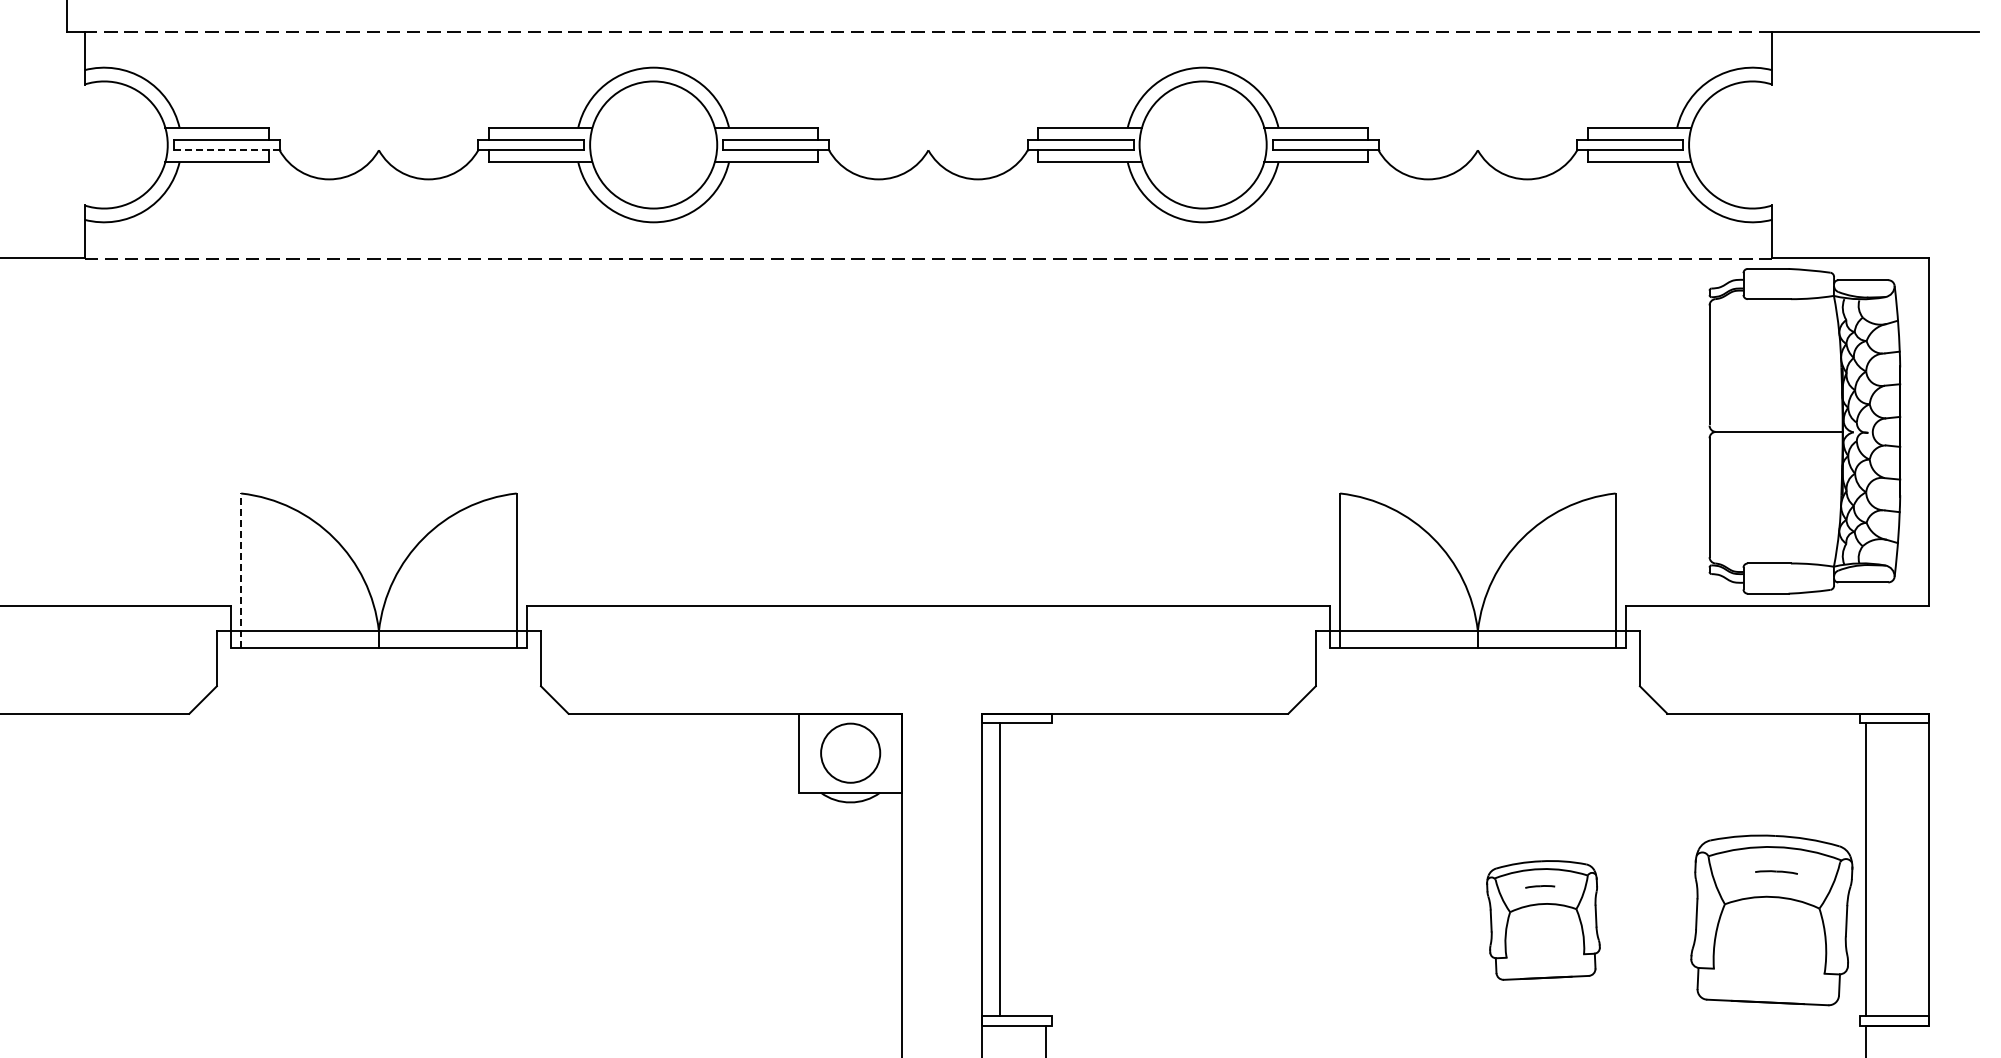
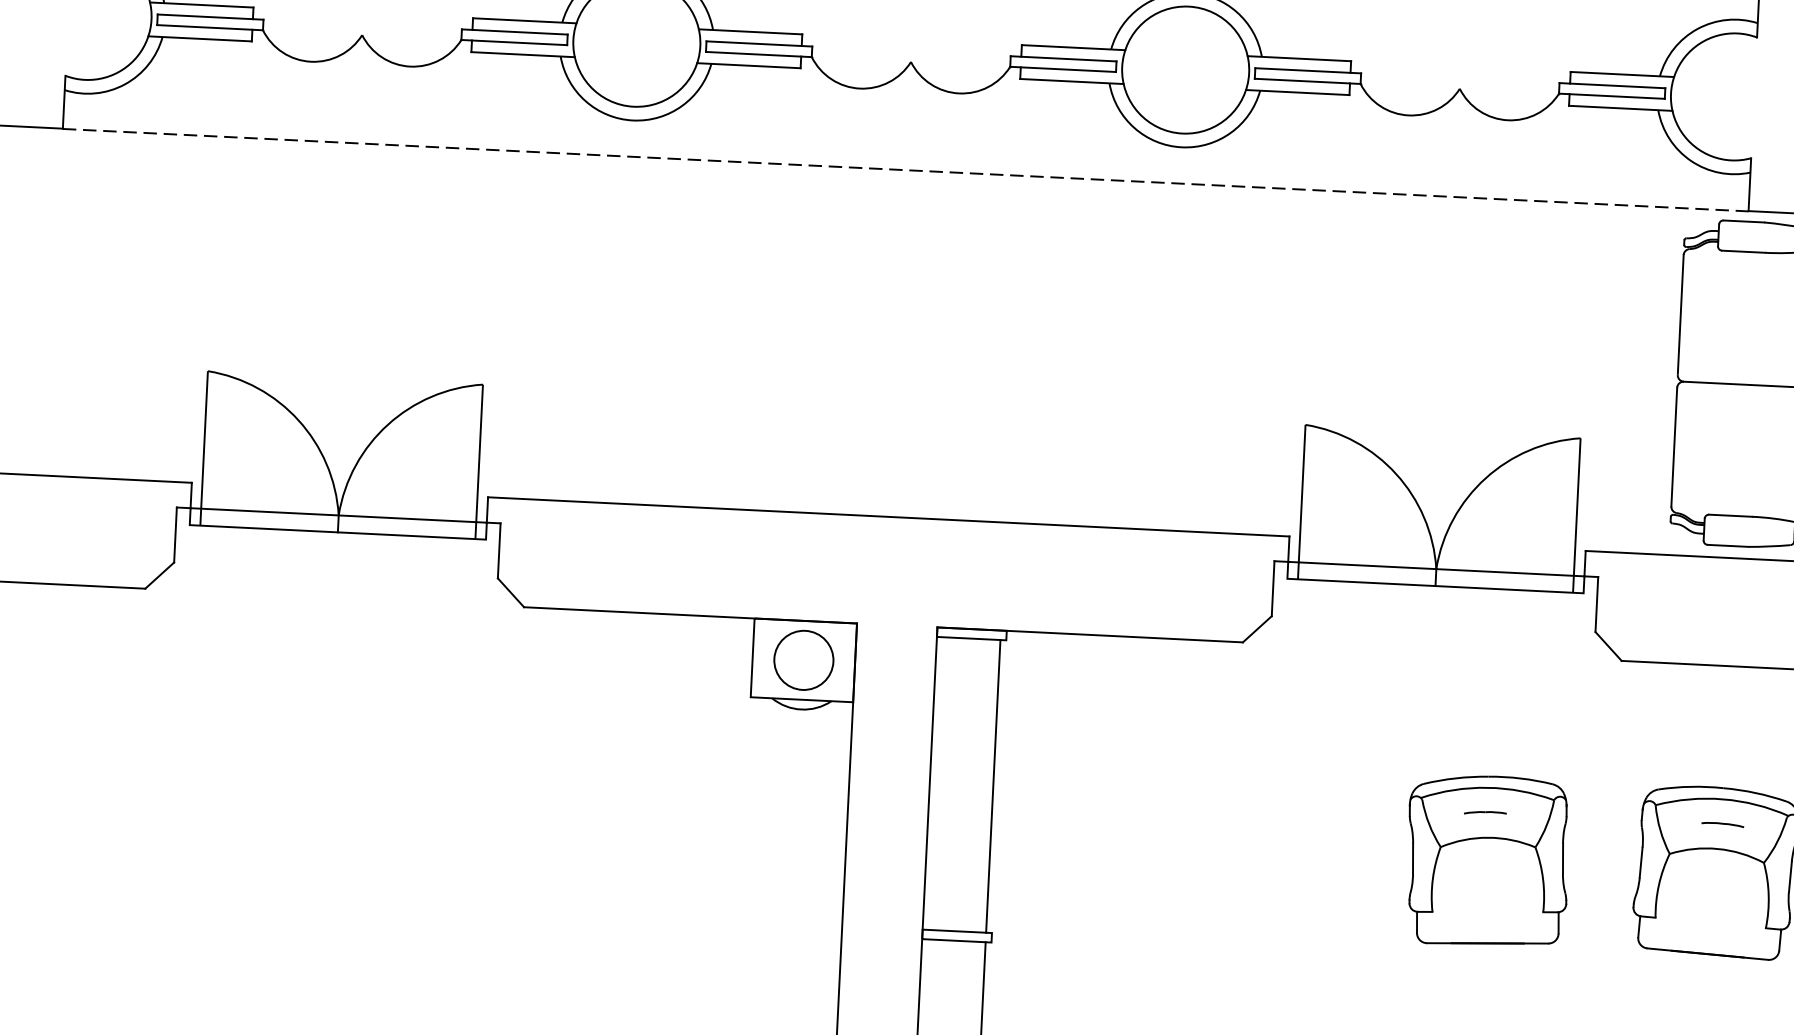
line: (226, 150) -> (209, 27), dashed -> solid
line: (241, 570) -> (204, 448), dashed -> solid
line: (999, 869) -> (992, 786), moved
part: (1543, 920) -> (1487, 861), size x1.43

